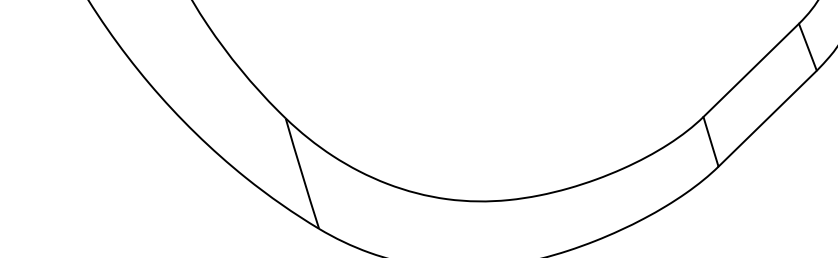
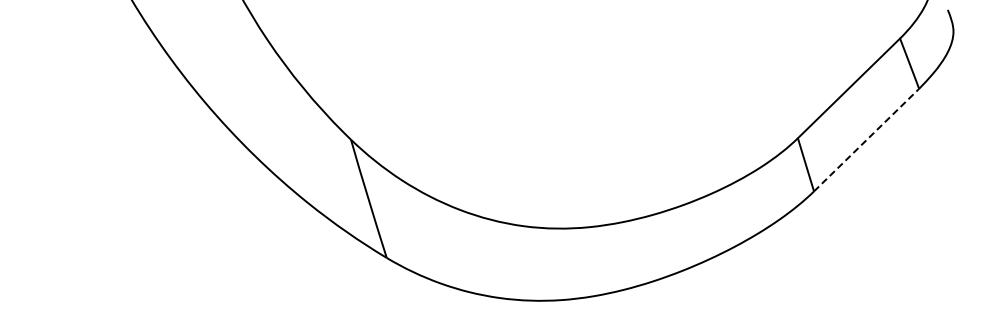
line: (767, 118) -> (866, 139), solid -> dashed

